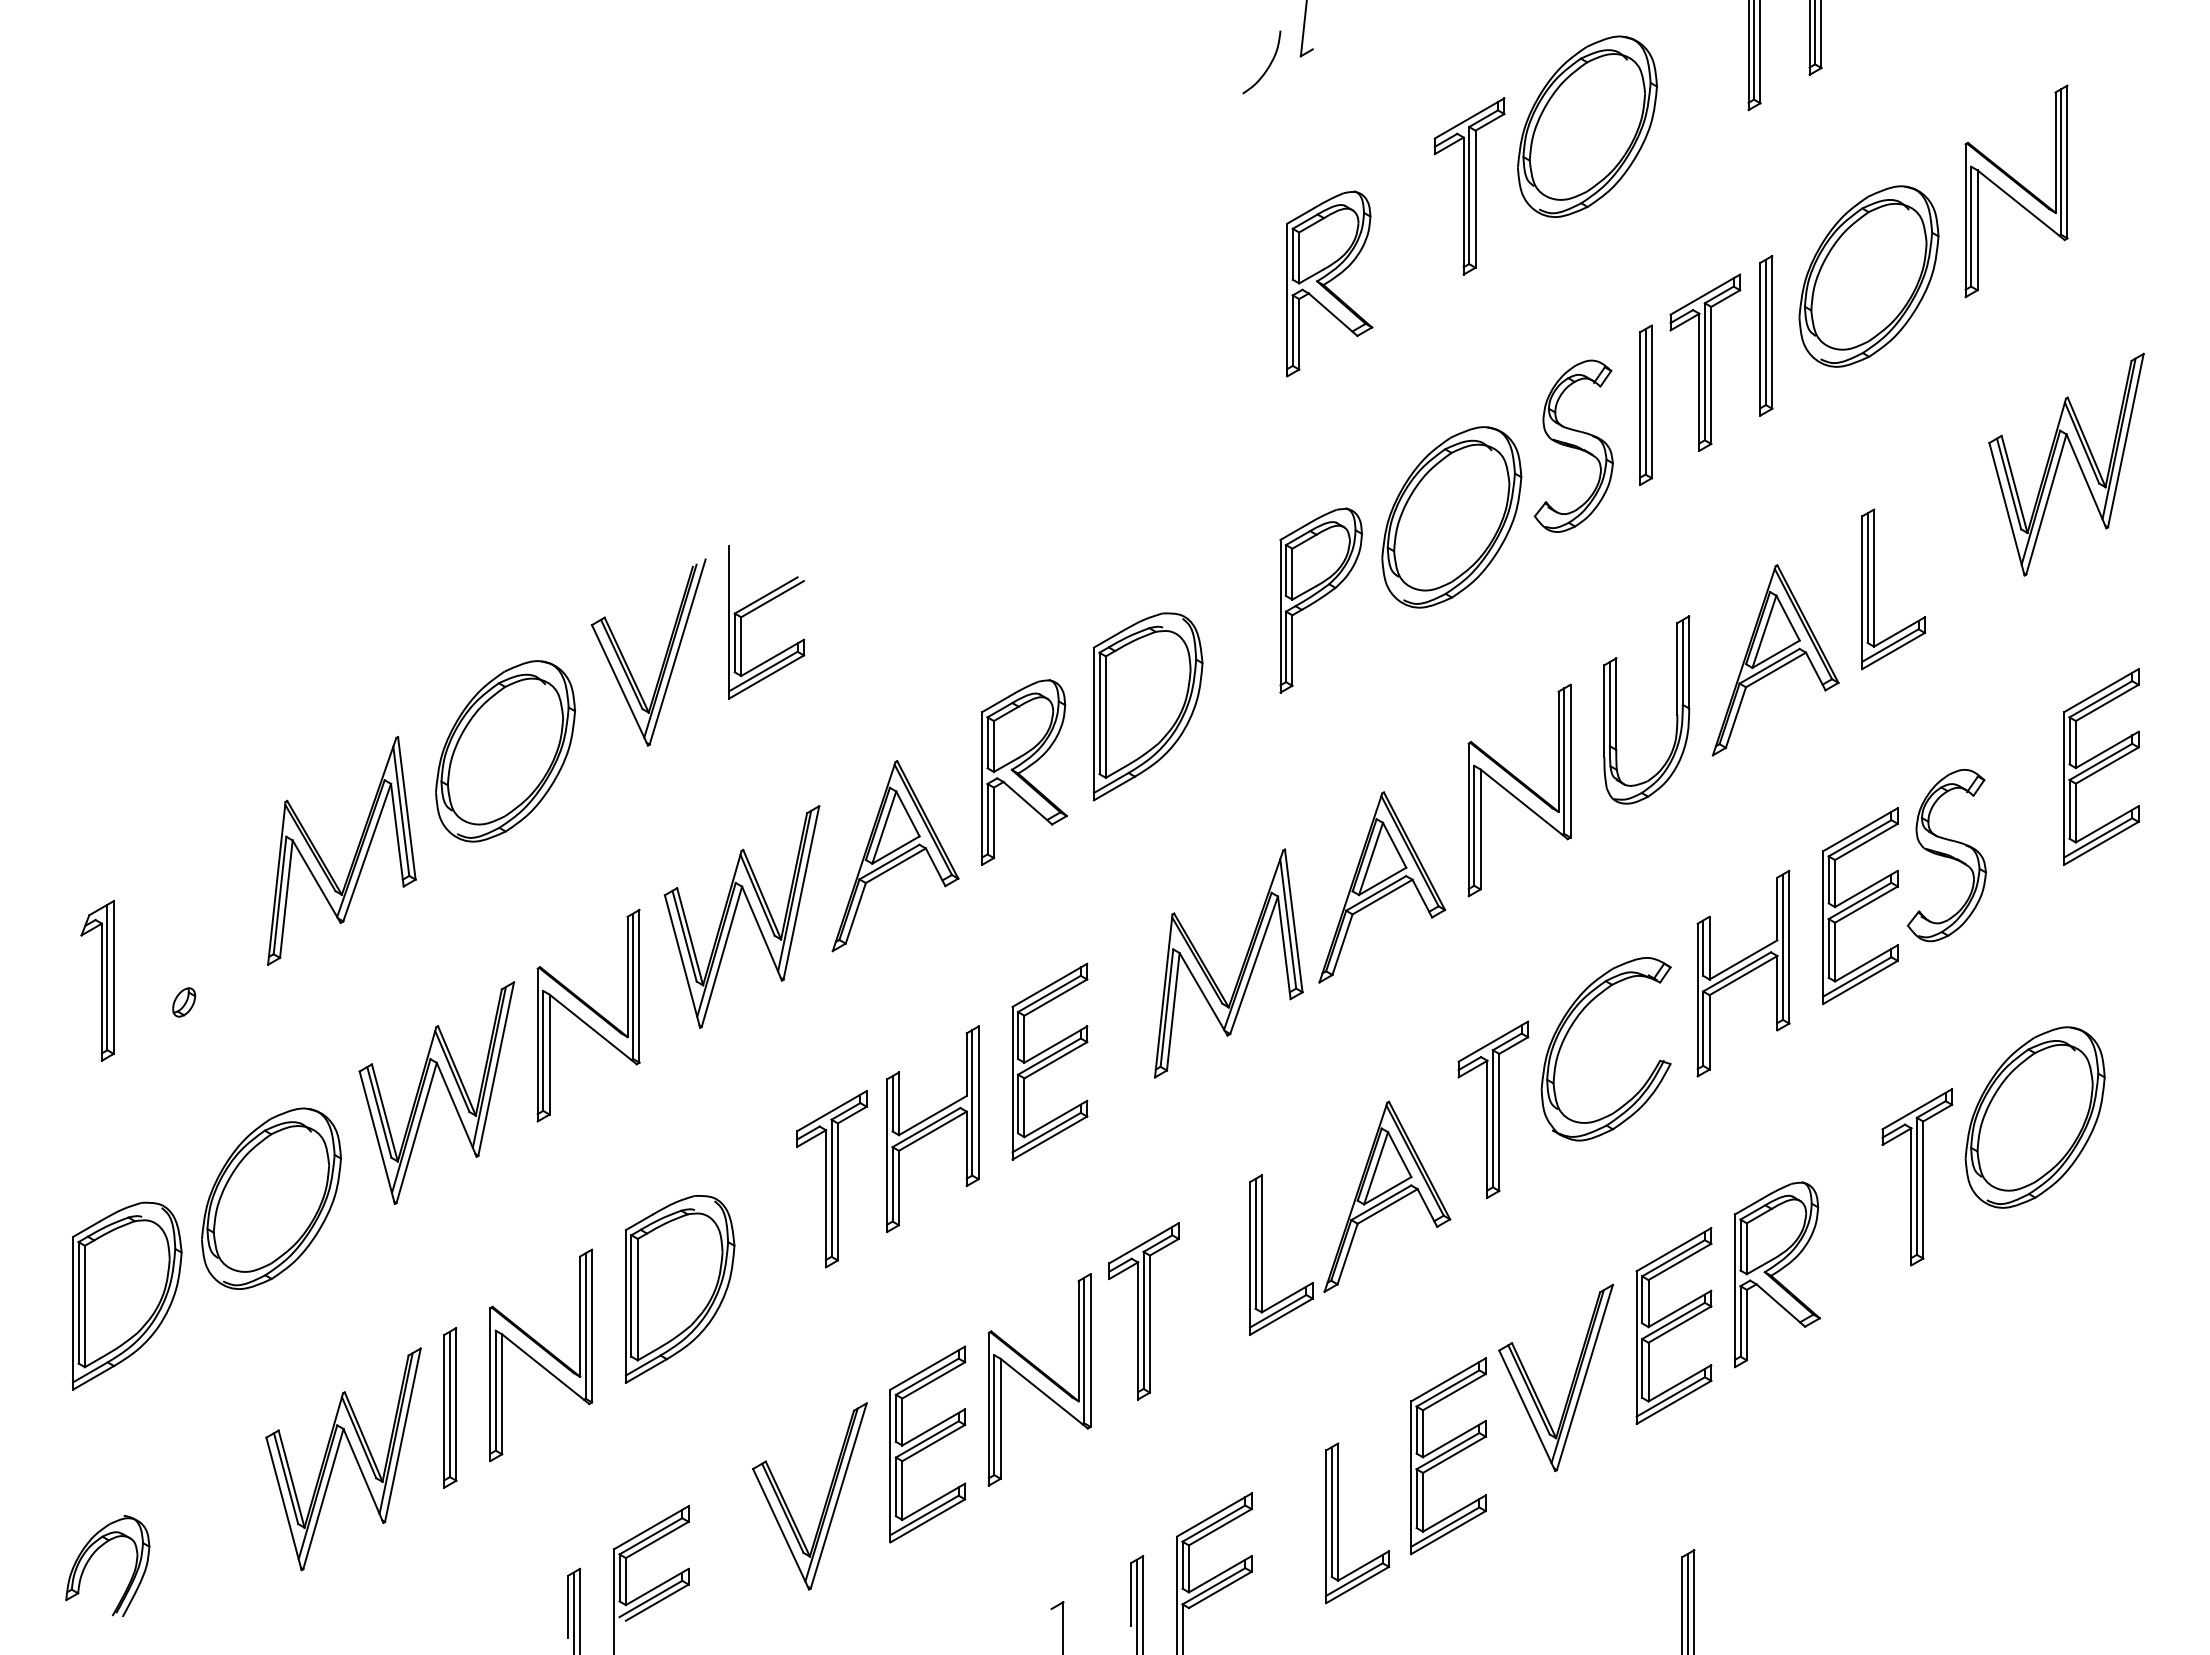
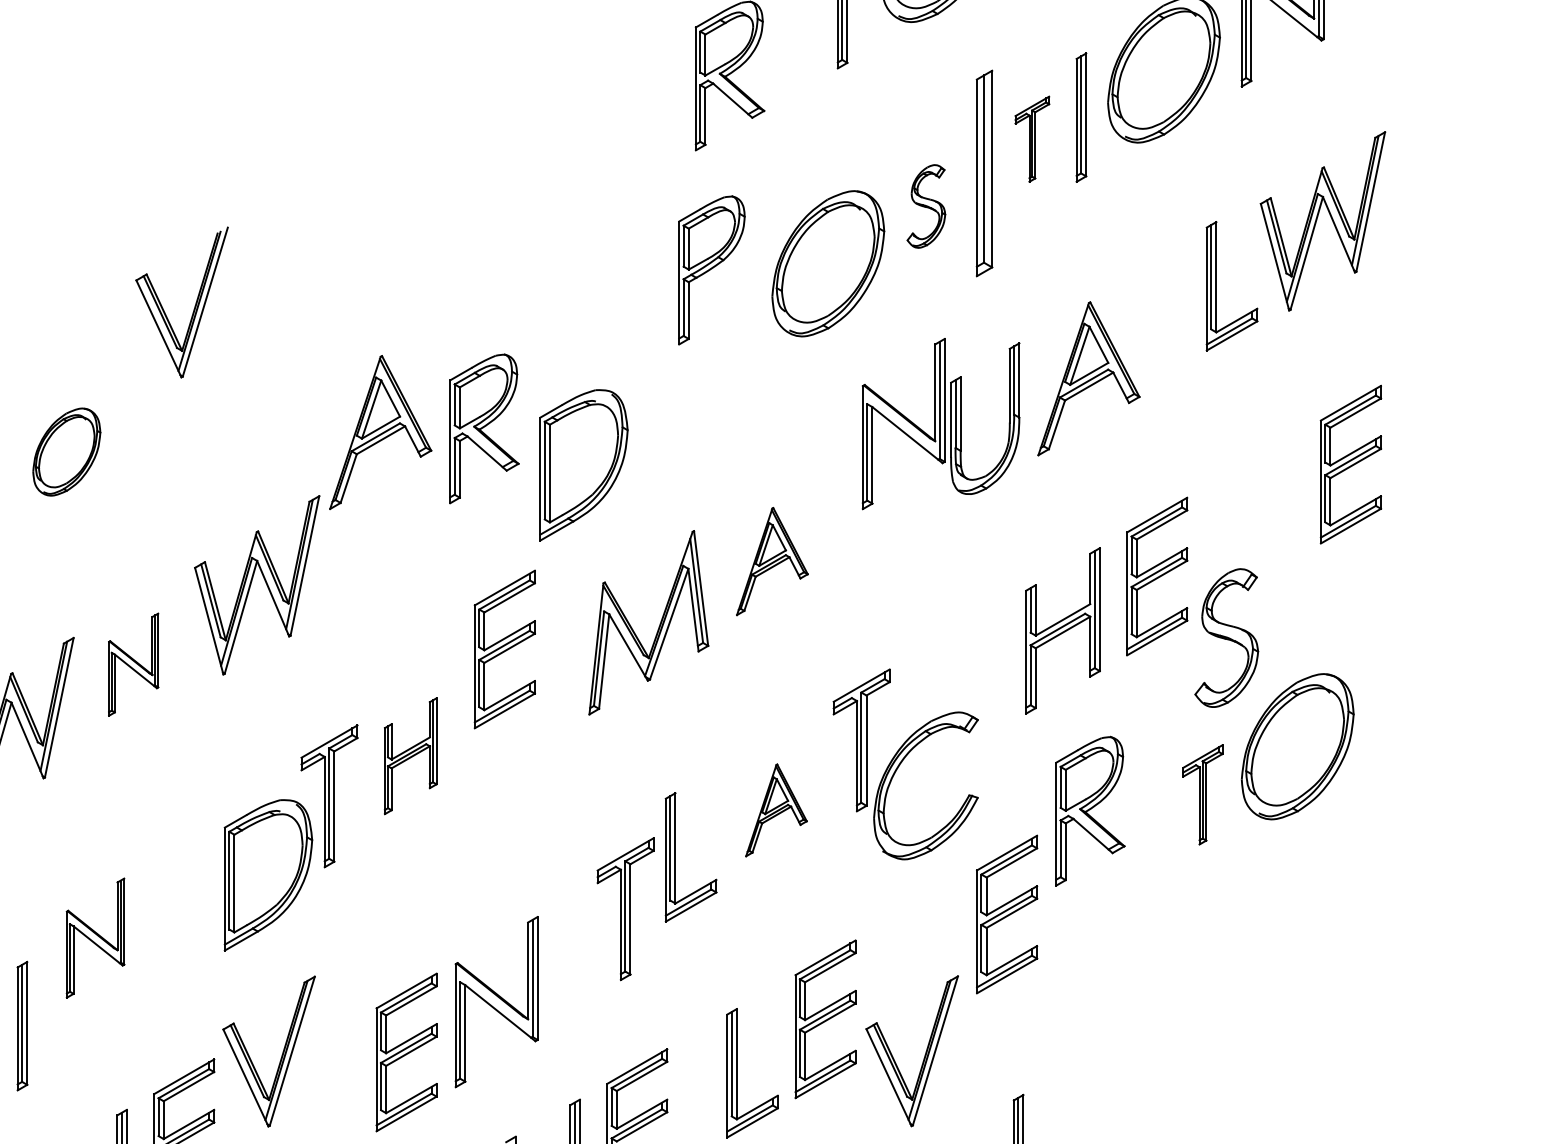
part: (1705, 362) -> (1032, 139), size x0.6
part: (1645, 405) -> (984, 173), size x1.6
part: (1573, 445) -> (926, 205), size x0.6
part: (1874, 589) -> (1216, 286), moved
part: (1320, 600) -> (711, 270), moved
part: (758, 608) -> (270, 337), removed
part: (664, 656) -> (194, 305), moved
part: (1147, 706) -> (583, 465), moved
part: (505, 751) -> (66, 452), size x0.6
part: (1024, 772) -> (484, 428), moved
part: (1519, 790) -> (903, 424), moved
part: (1946, 855) -> (1226, 638), moved
part: (895, 856) -> (380, 432), moved
part: (1382, 887) -> (772, 561), size x0.7
part: (588, 1015) -> (133, 664), size x0.6
part: (1572, 1026) -> (898, 767), moved
part: (1049, 1061) -> (504, 649), moved
part: (932, 1129) -> (410, 756), size x0.7
part: (1917, 1177) -> (1203, 794), size x0.7
part: (1387, 1196) -> (776, 810), size x0.6
part: (1777, 1274) -> (1090, 811), moved
part: (679, 1289) -> (267, 875), moved
part: (1143, 1311) -> (625, 909), moved
part: (541, 1355) -> (95, 938), size x0.7
part: (1039, 1379) -> (496, 1001), moved
part: (1571, 1383) -> (924, 1055), moved
part: (450, 1407) -> (22, 1025), moved
part: (927, 1444) -> (406, 1052), moved
part: (825, 1500) -> (281, 1054), moved

